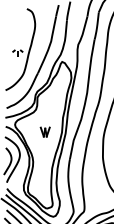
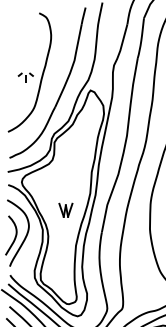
part: (44, 131) -> (64, 209), moved

